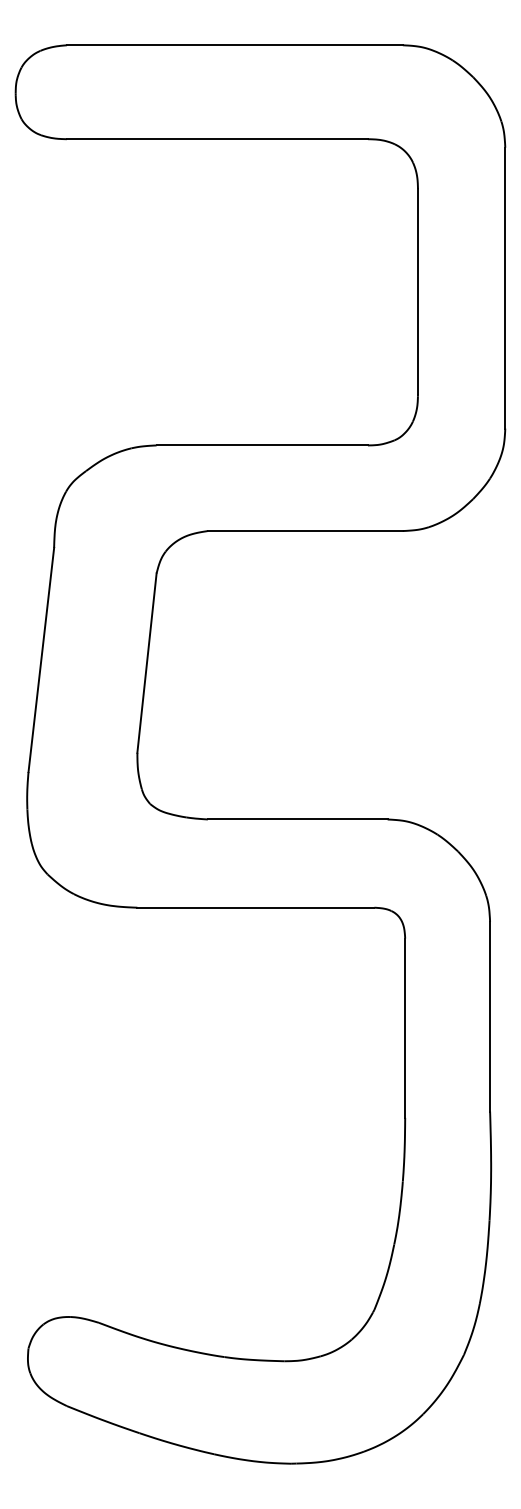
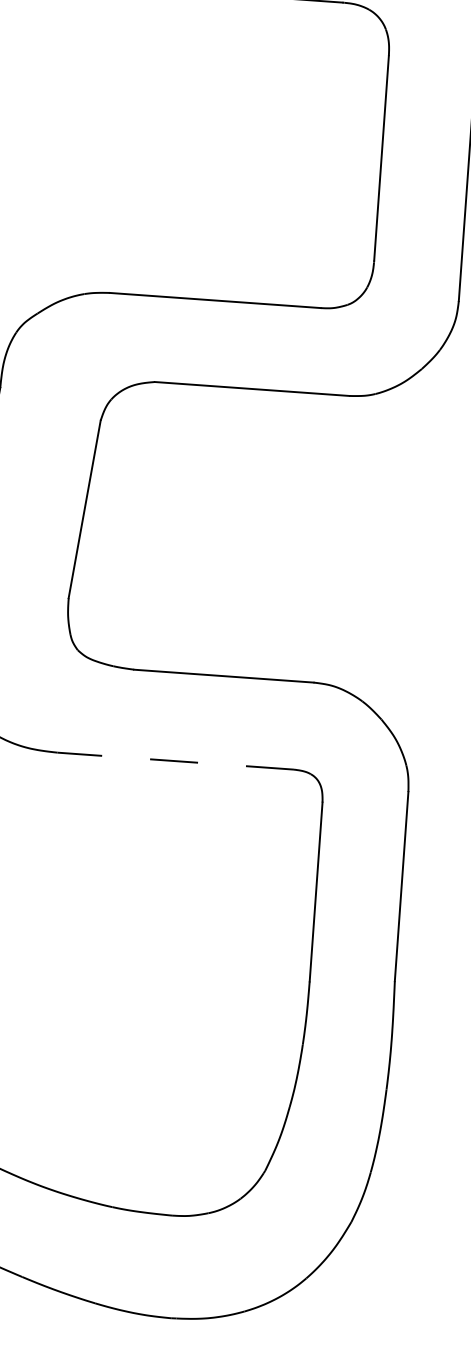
line: (255, 907) -> (175, 760), solid -> dashed

